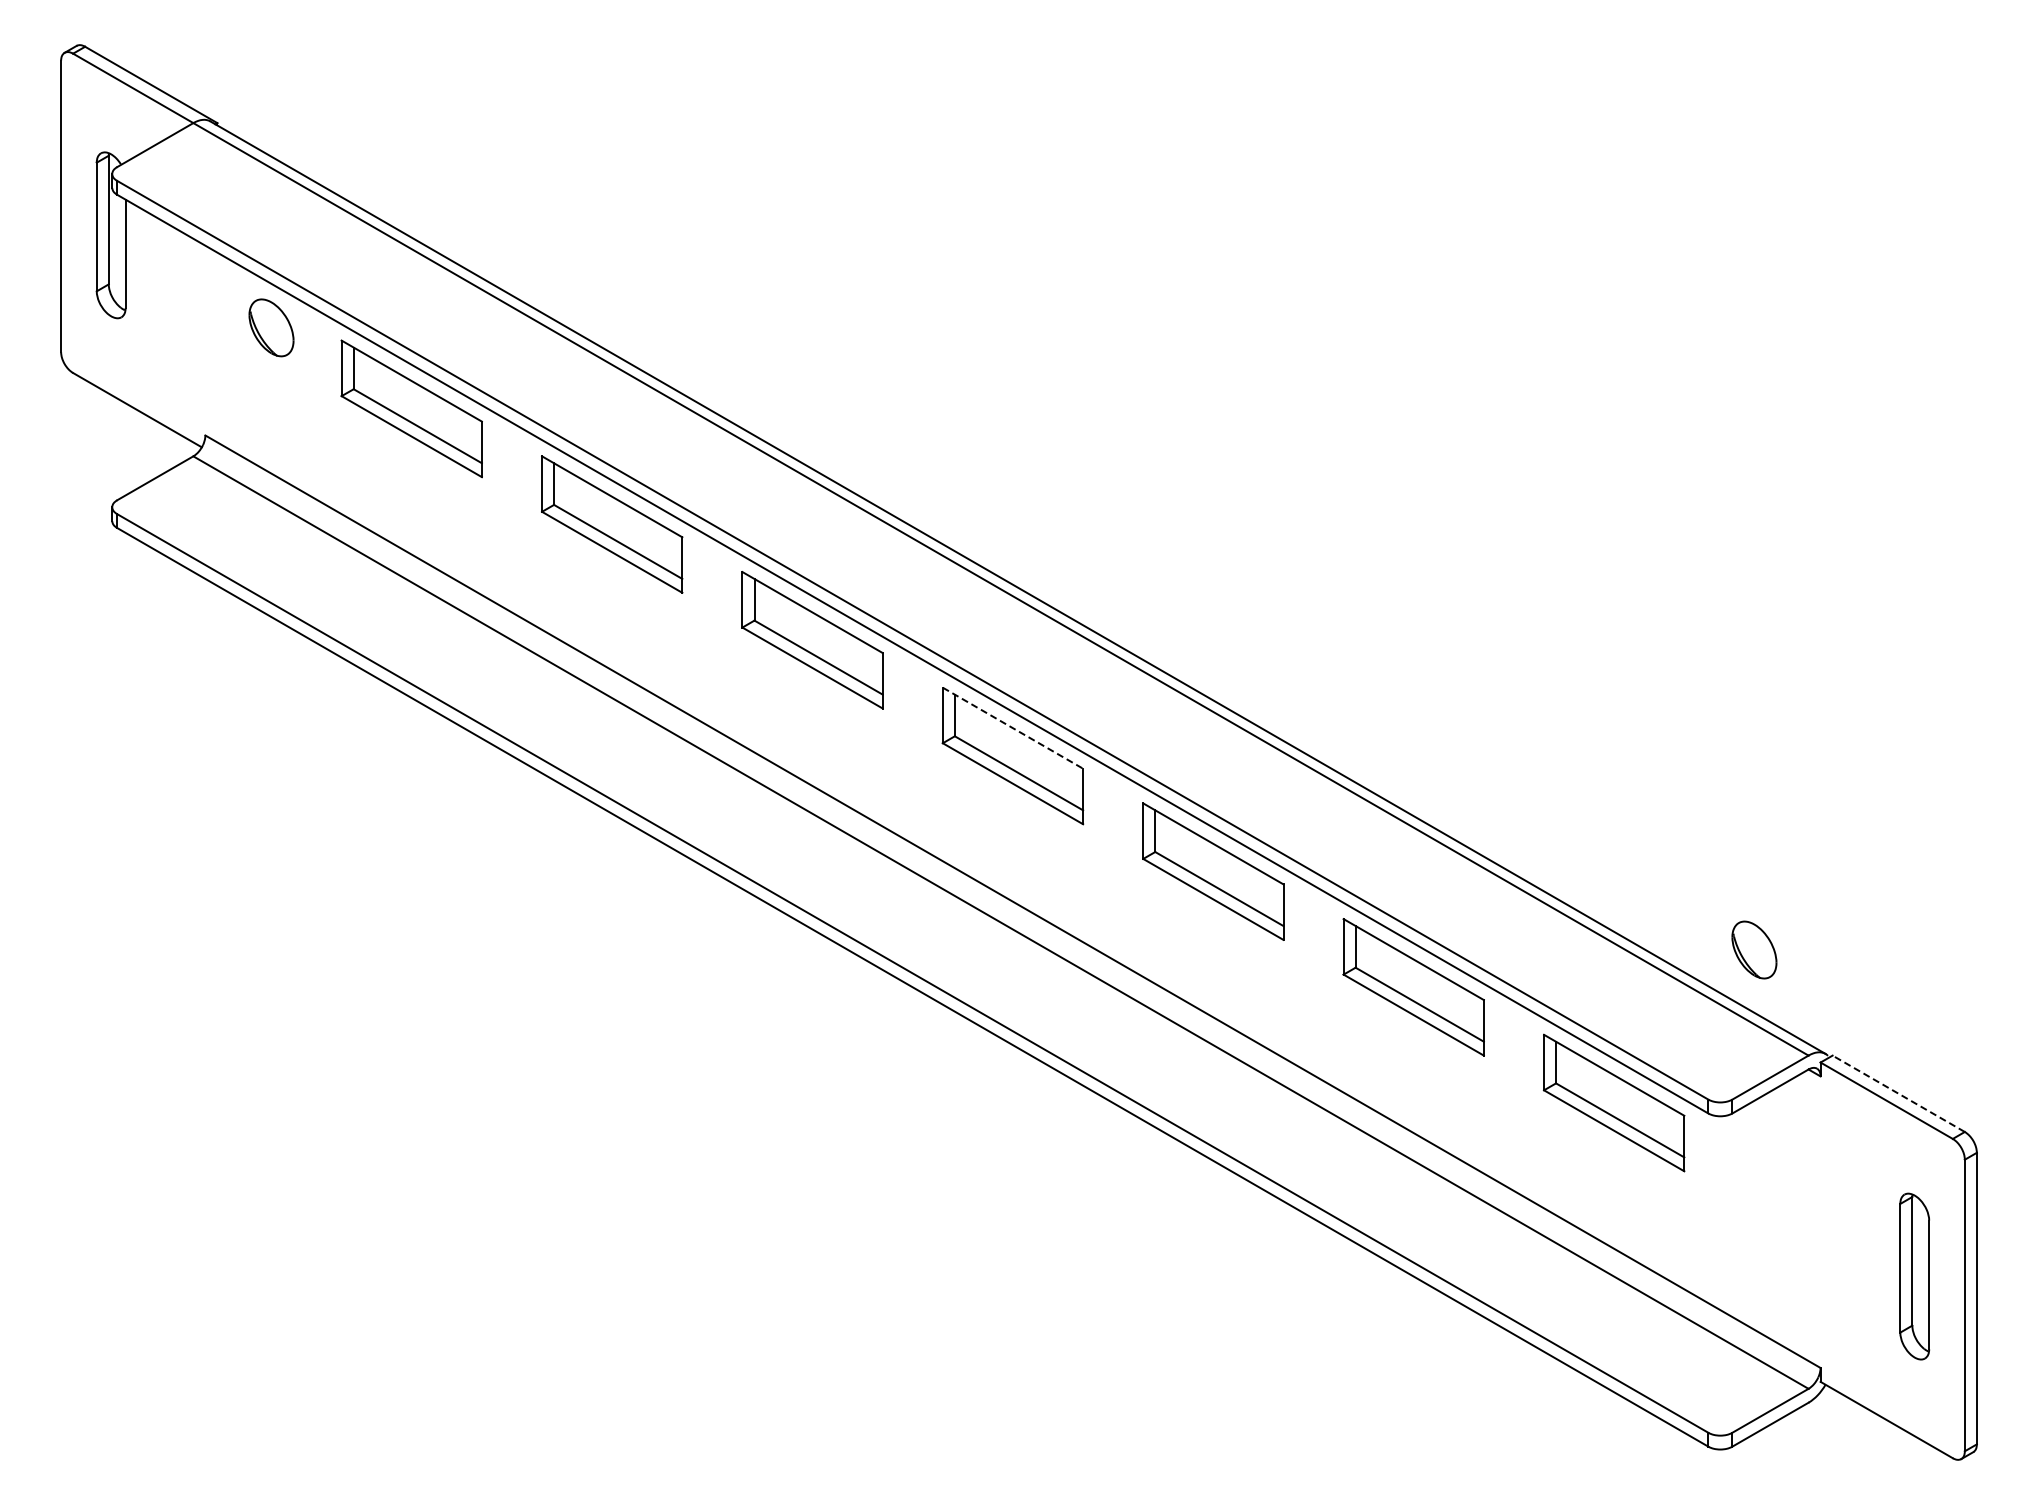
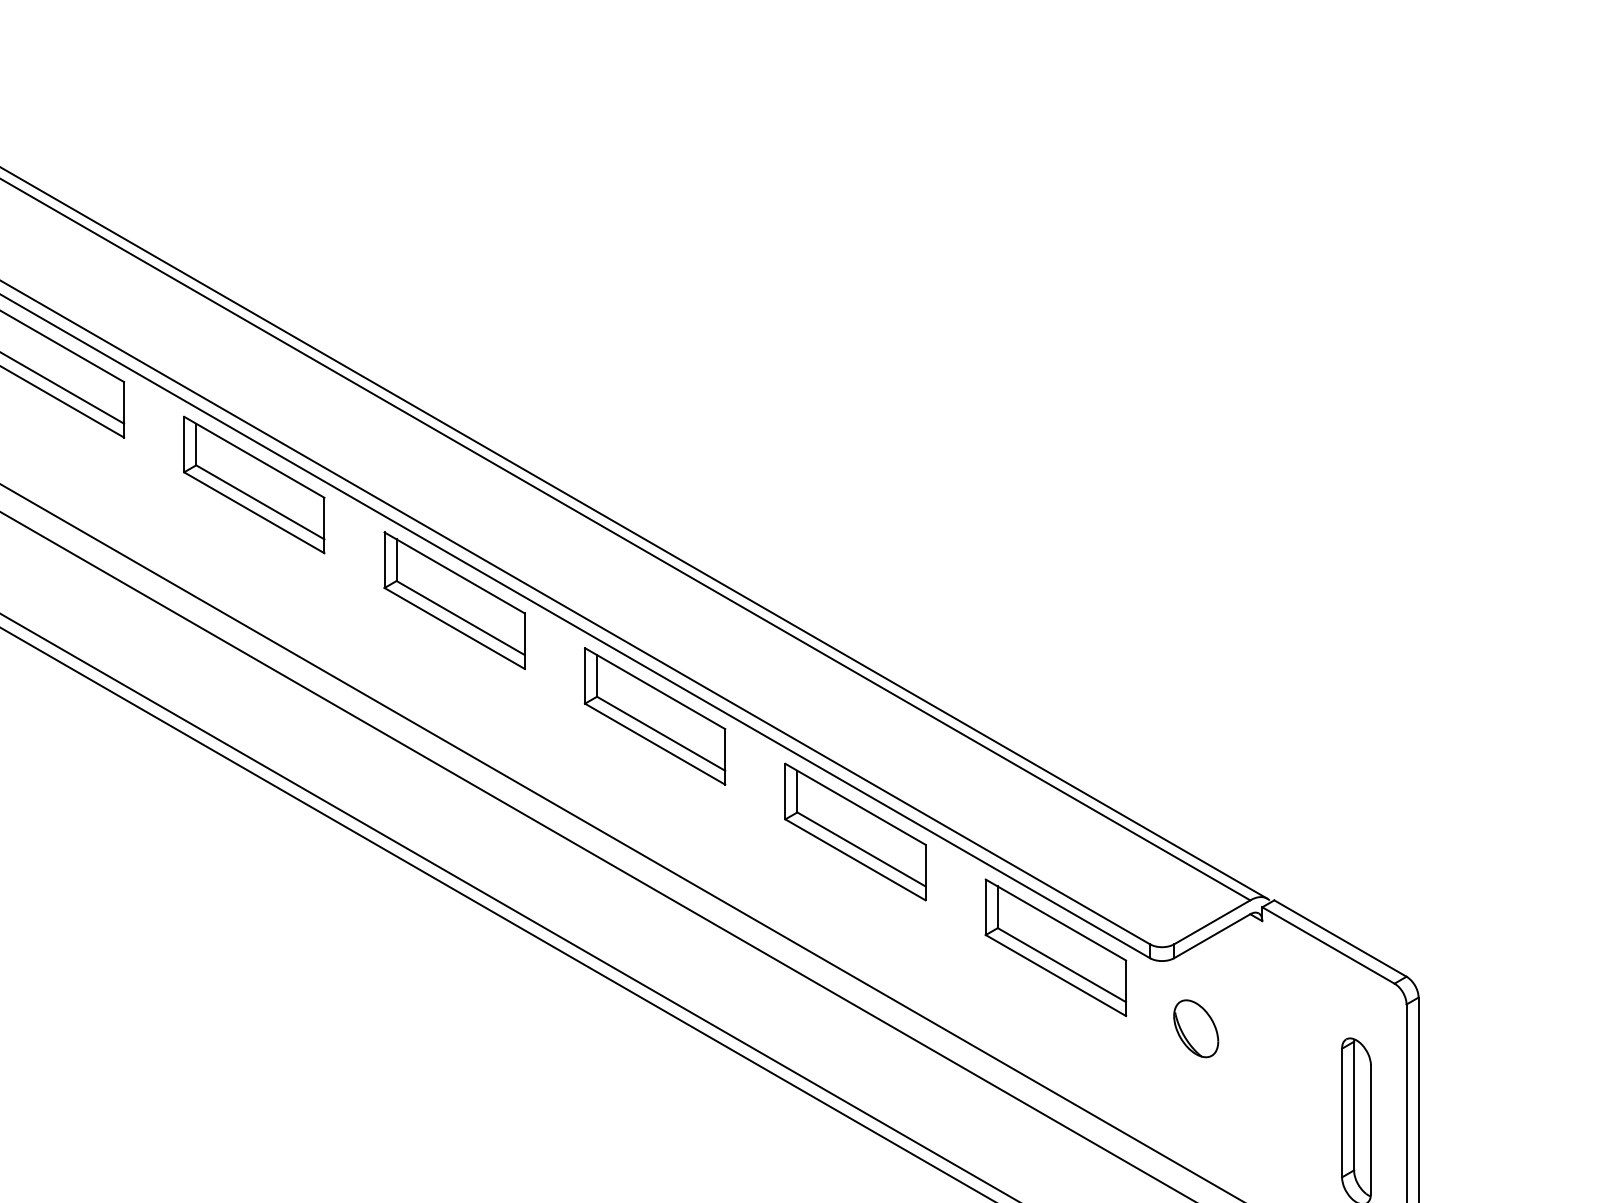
line: (1012, 728) -> (454, 573), dashed -> solid
part: (1754, 949) -> (1196, 1028), moved
line: (1898, 1093) -> (1340, 938), dashed -> solid

